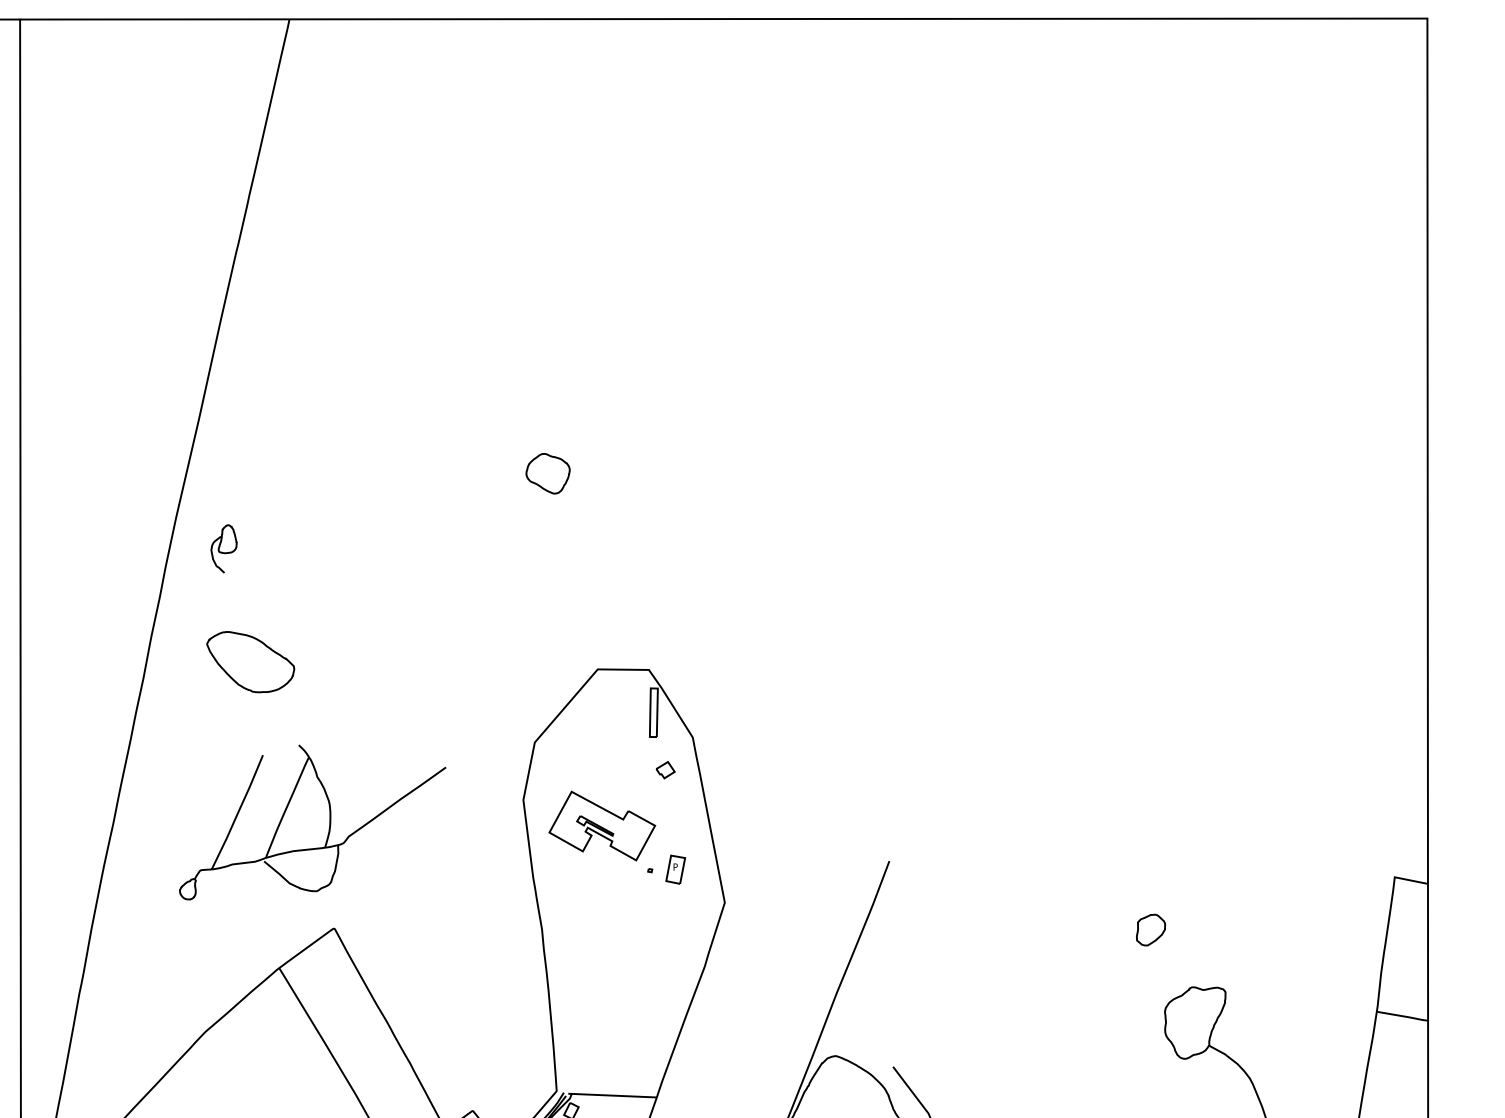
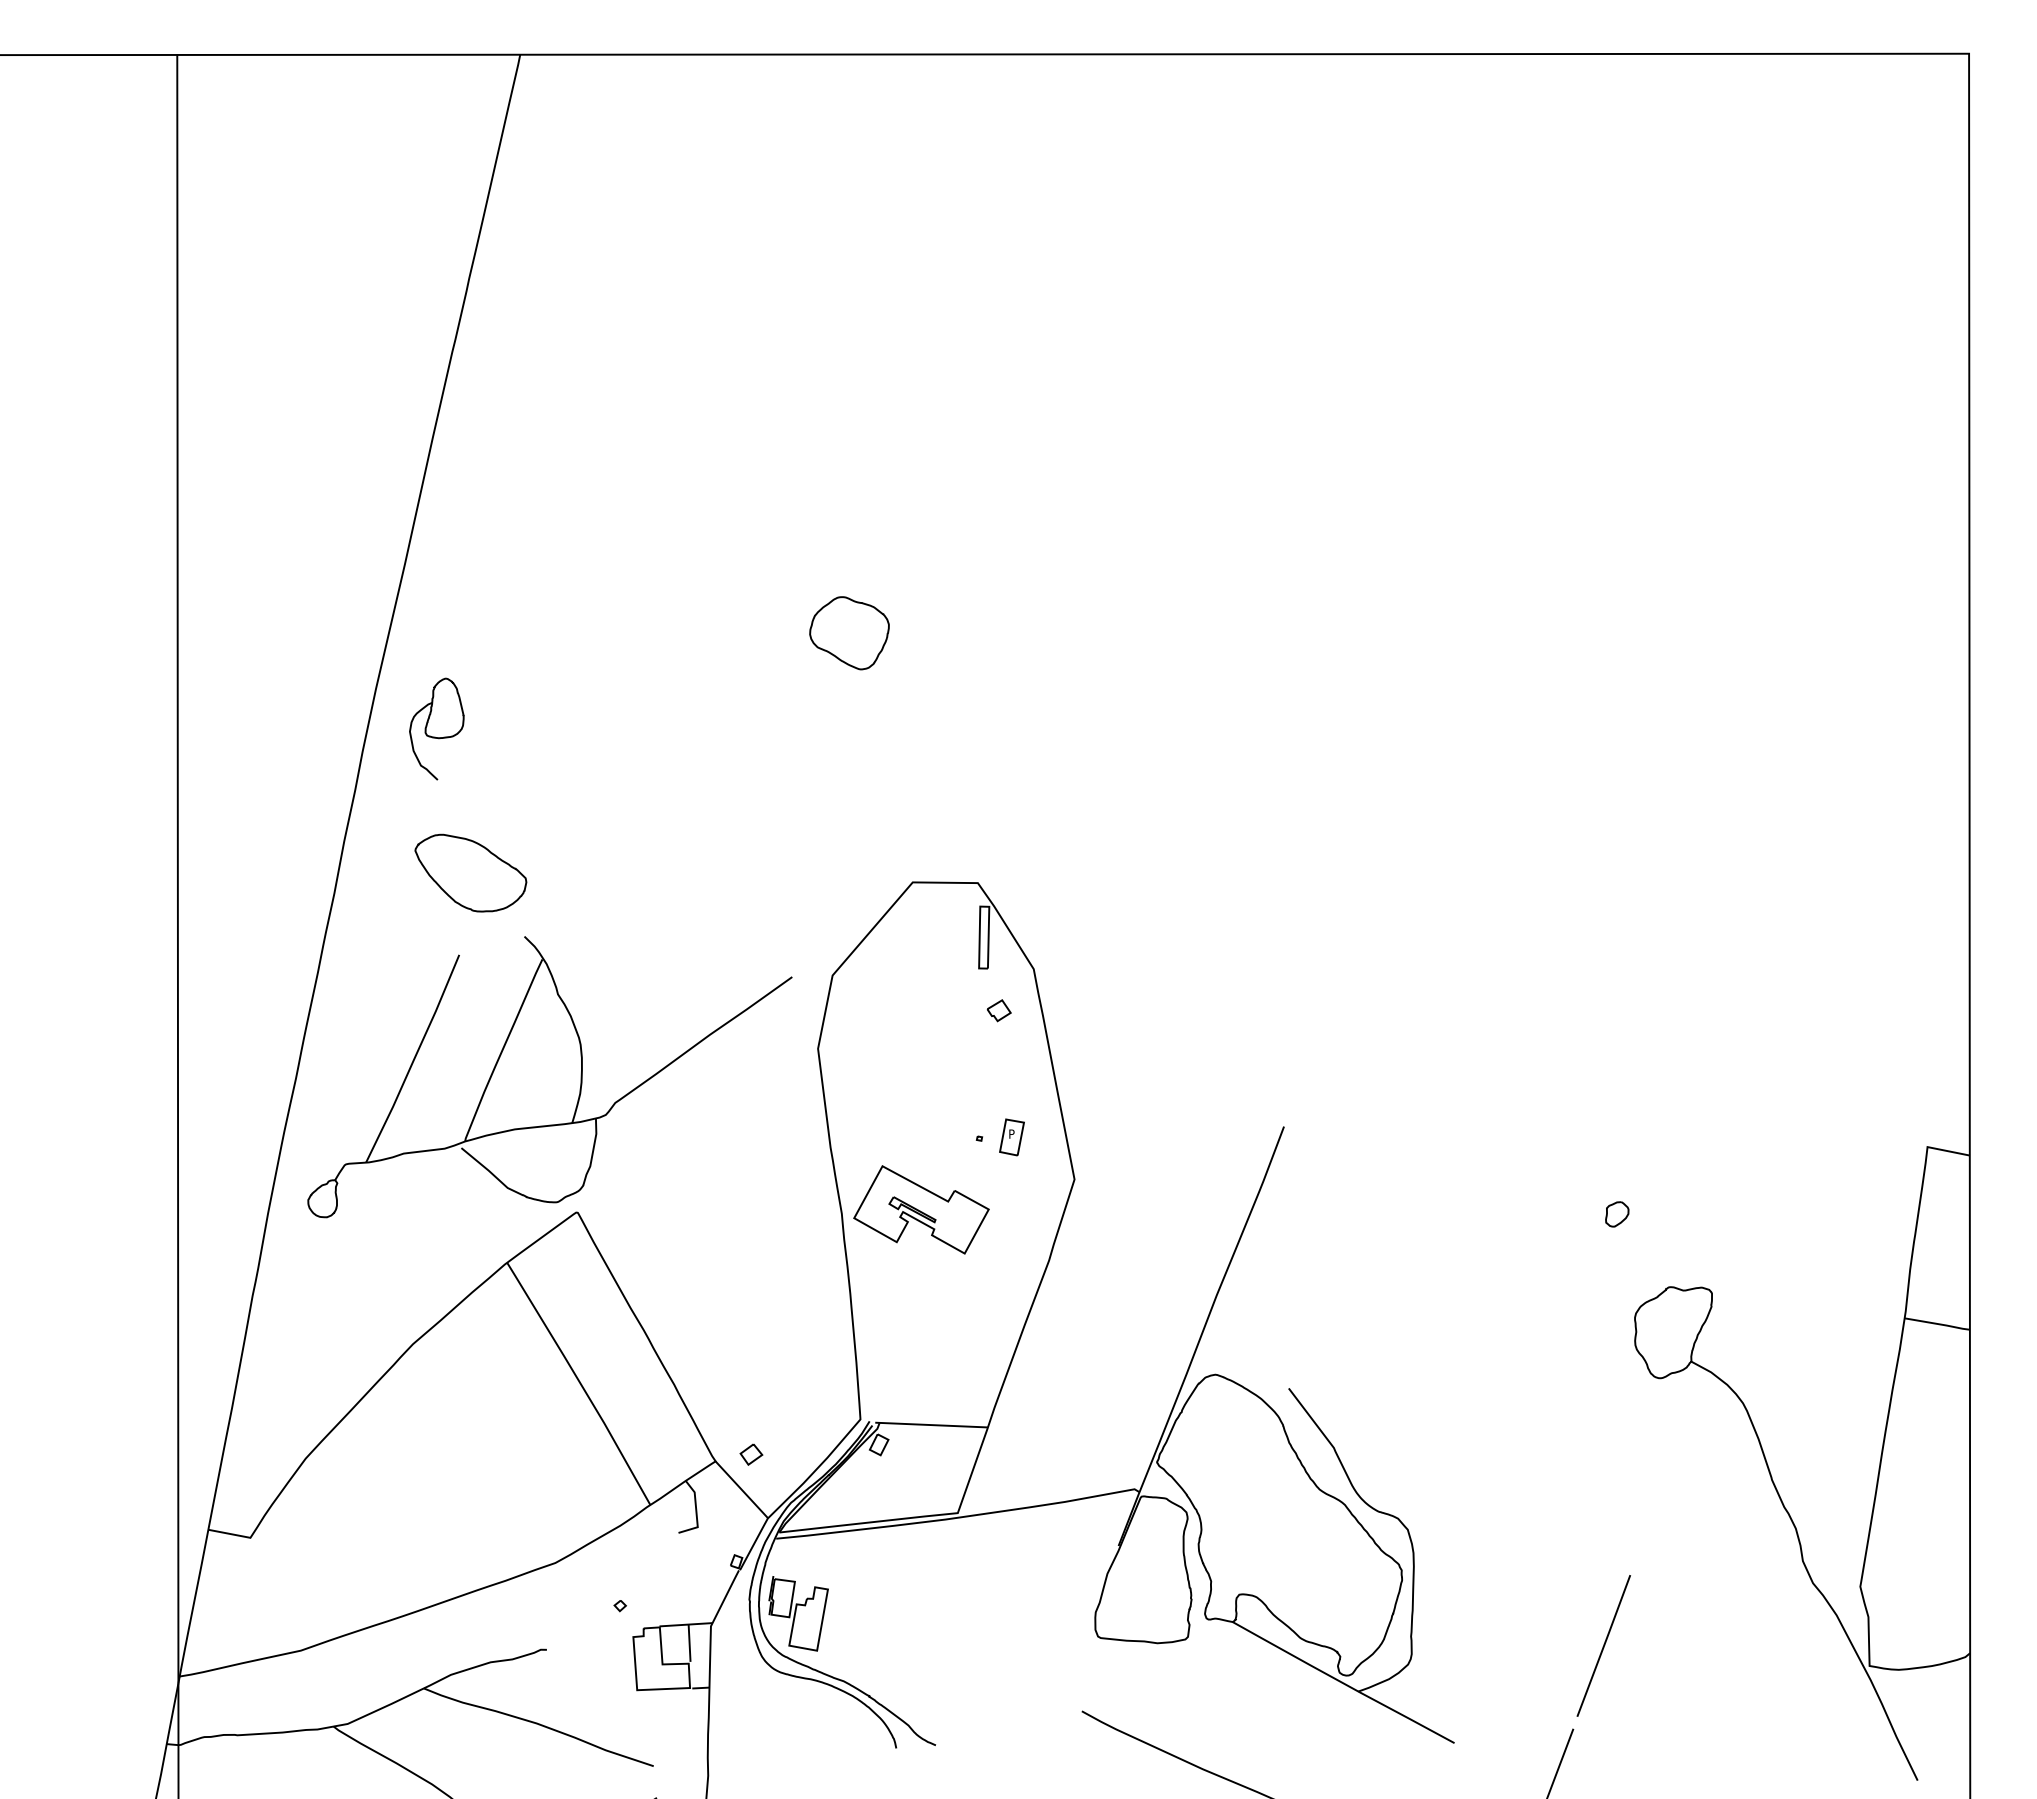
part: (548, 473) -> (849, 633), size x1.43
part: (223, 548) -> (436, 728), size x1.67
part: (312, 822) -> (549, 1077), size x1.43
part: (602, 825) -> (921, 1209), moved
part: (1151, 930) -> (1617, 1214), size x0.62

